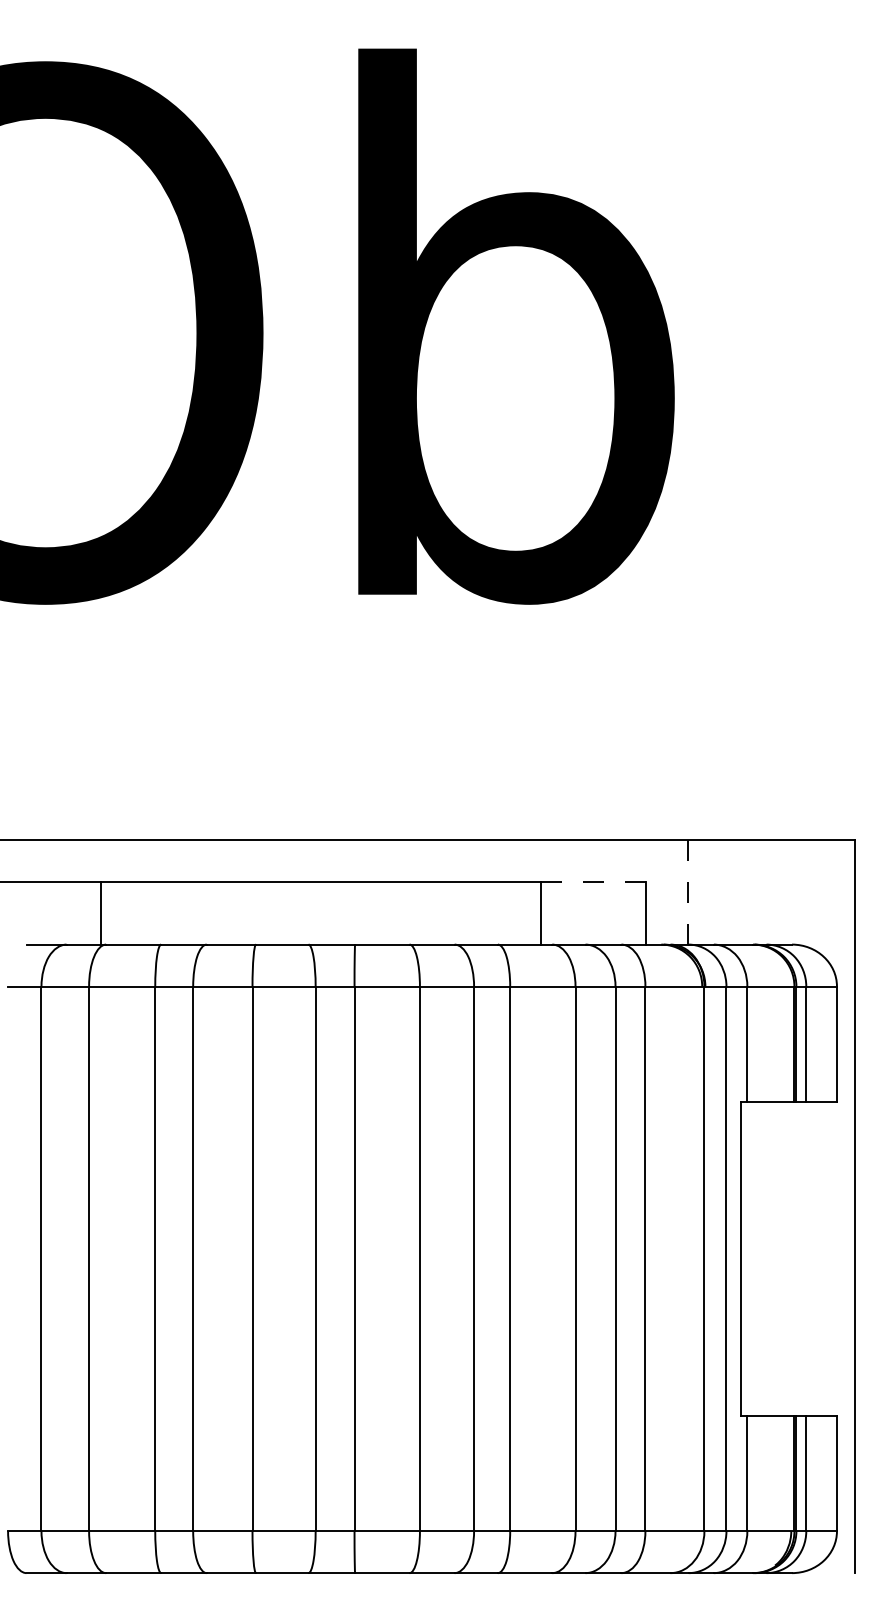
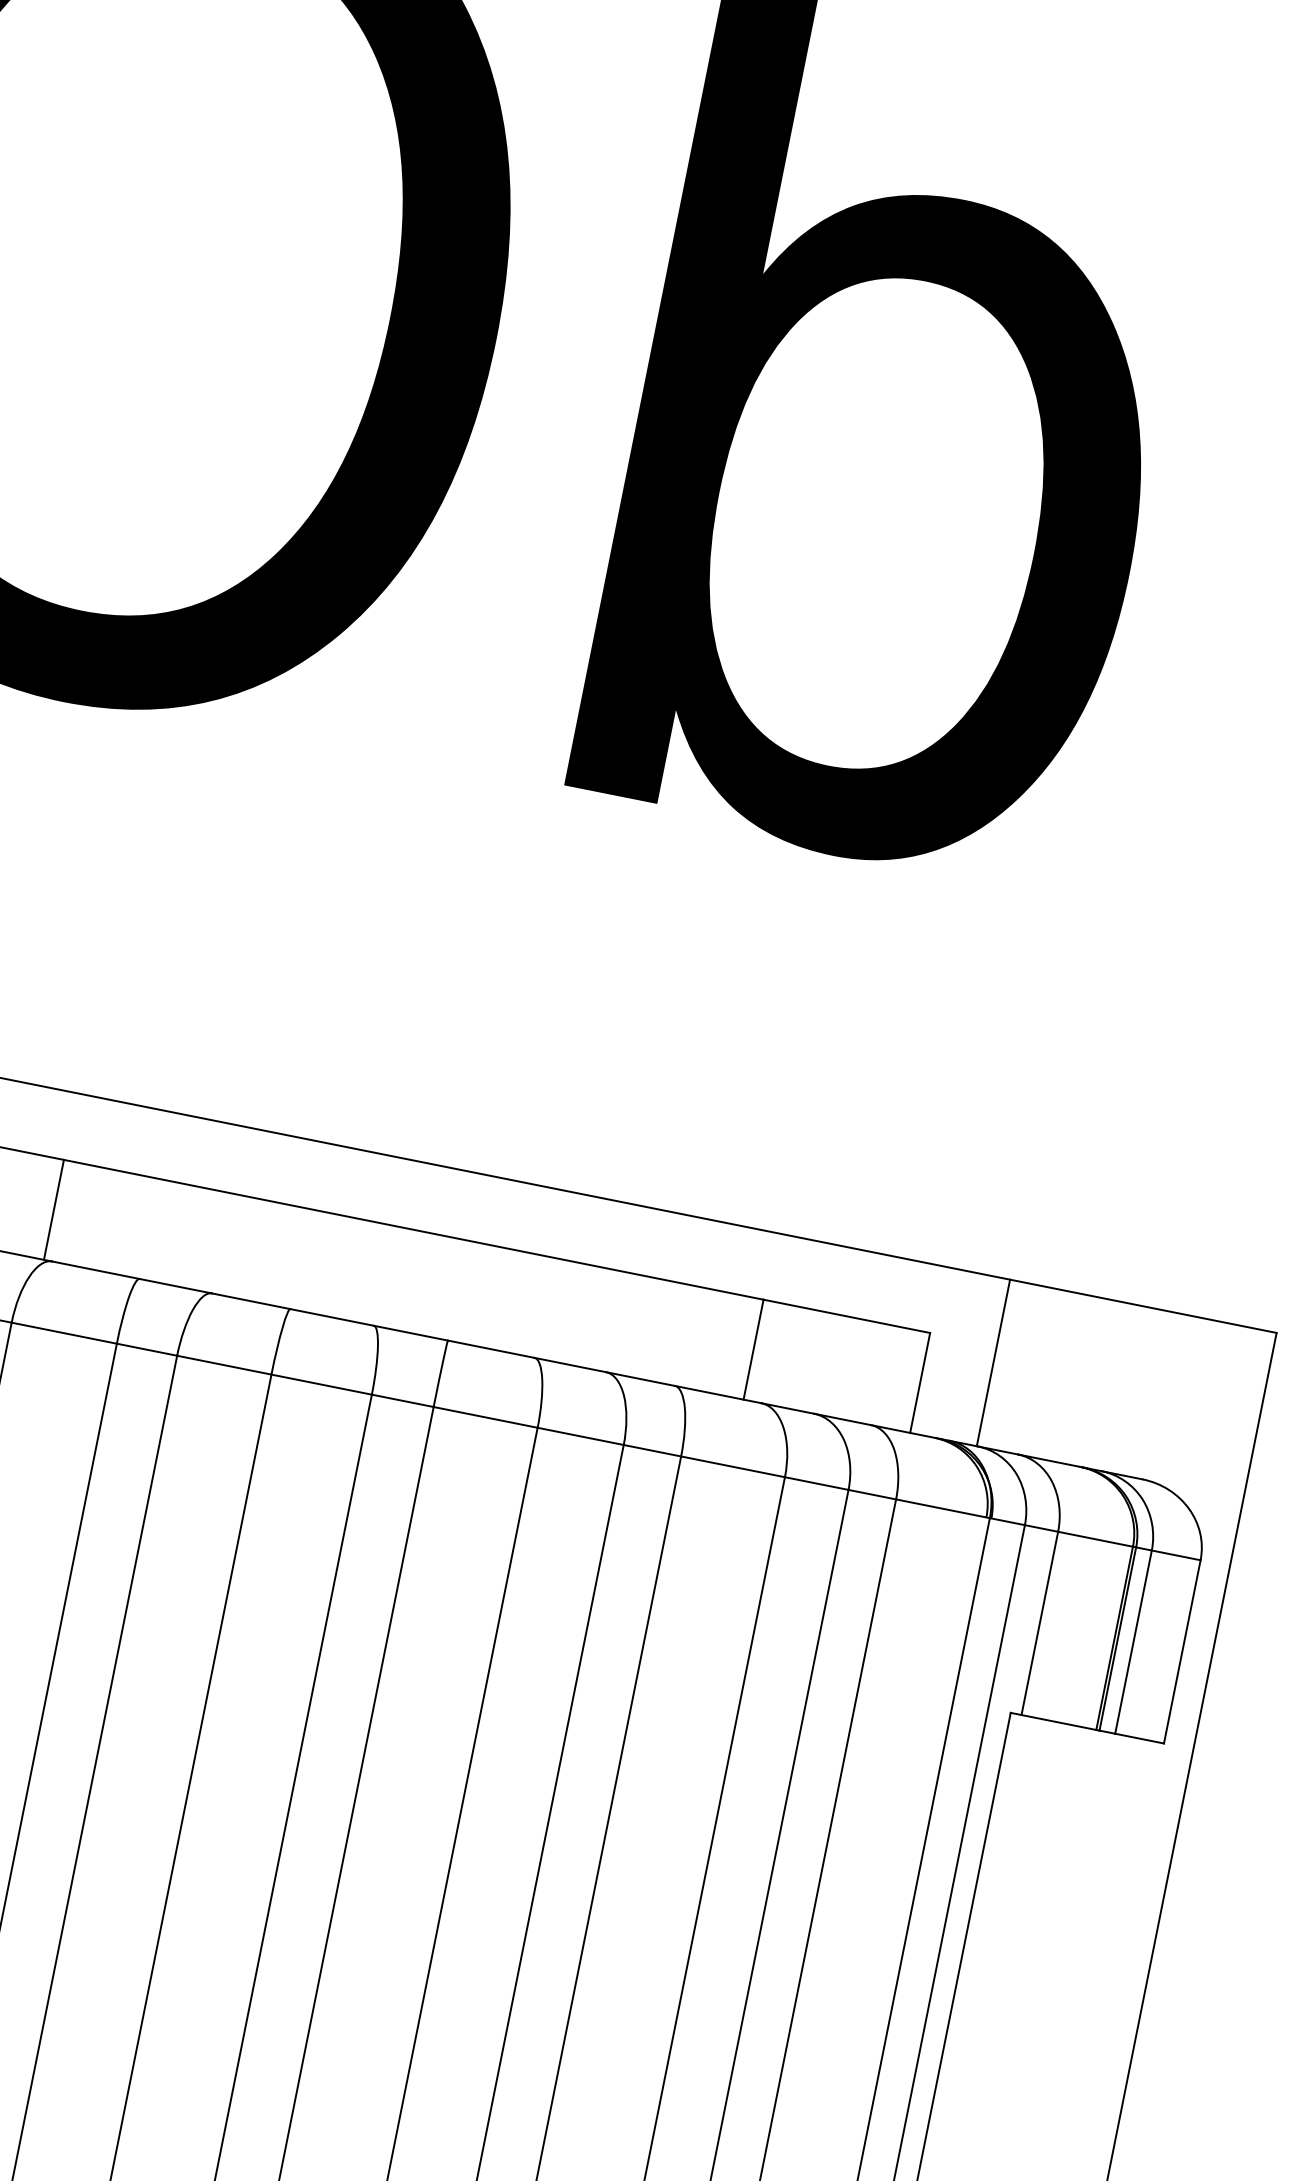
line: (594, 881) -> (848, 1316), dashed -> solid
line: (687, 891) -> (993, 1361), dashed -> solid

